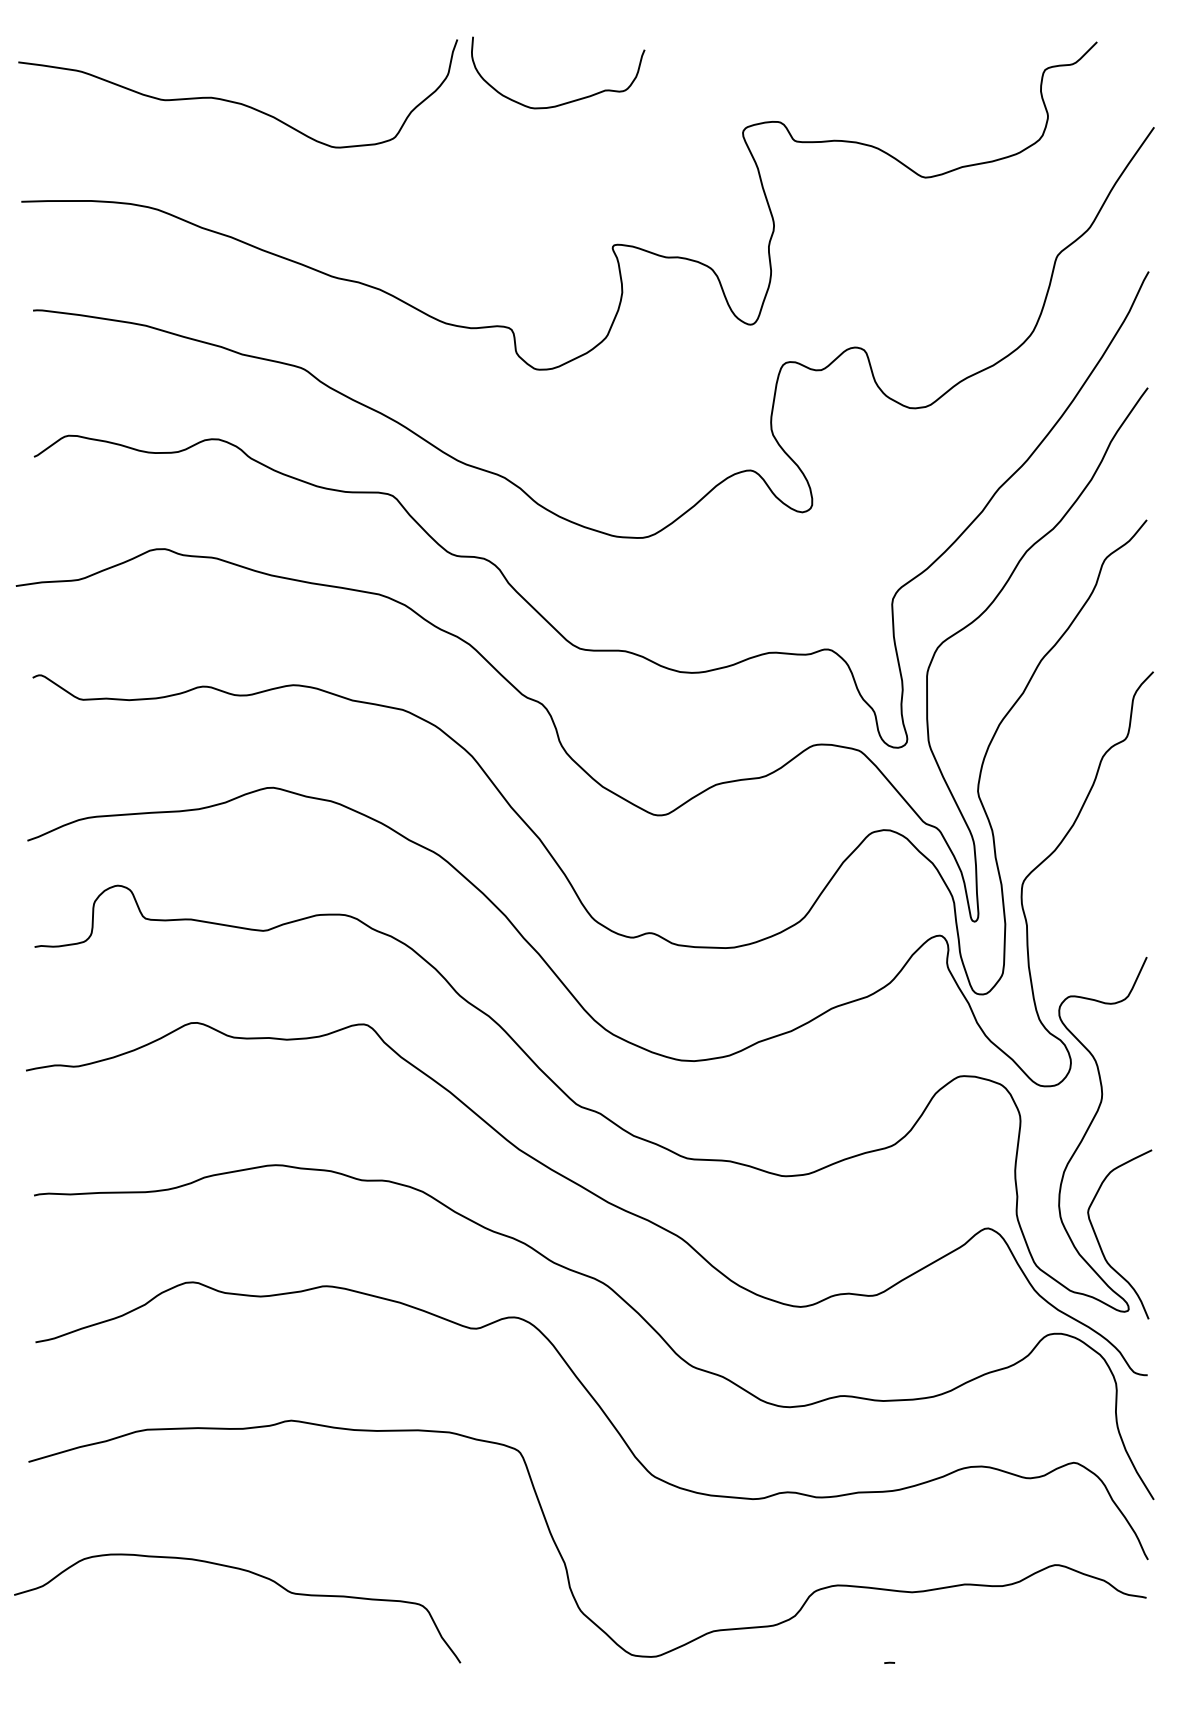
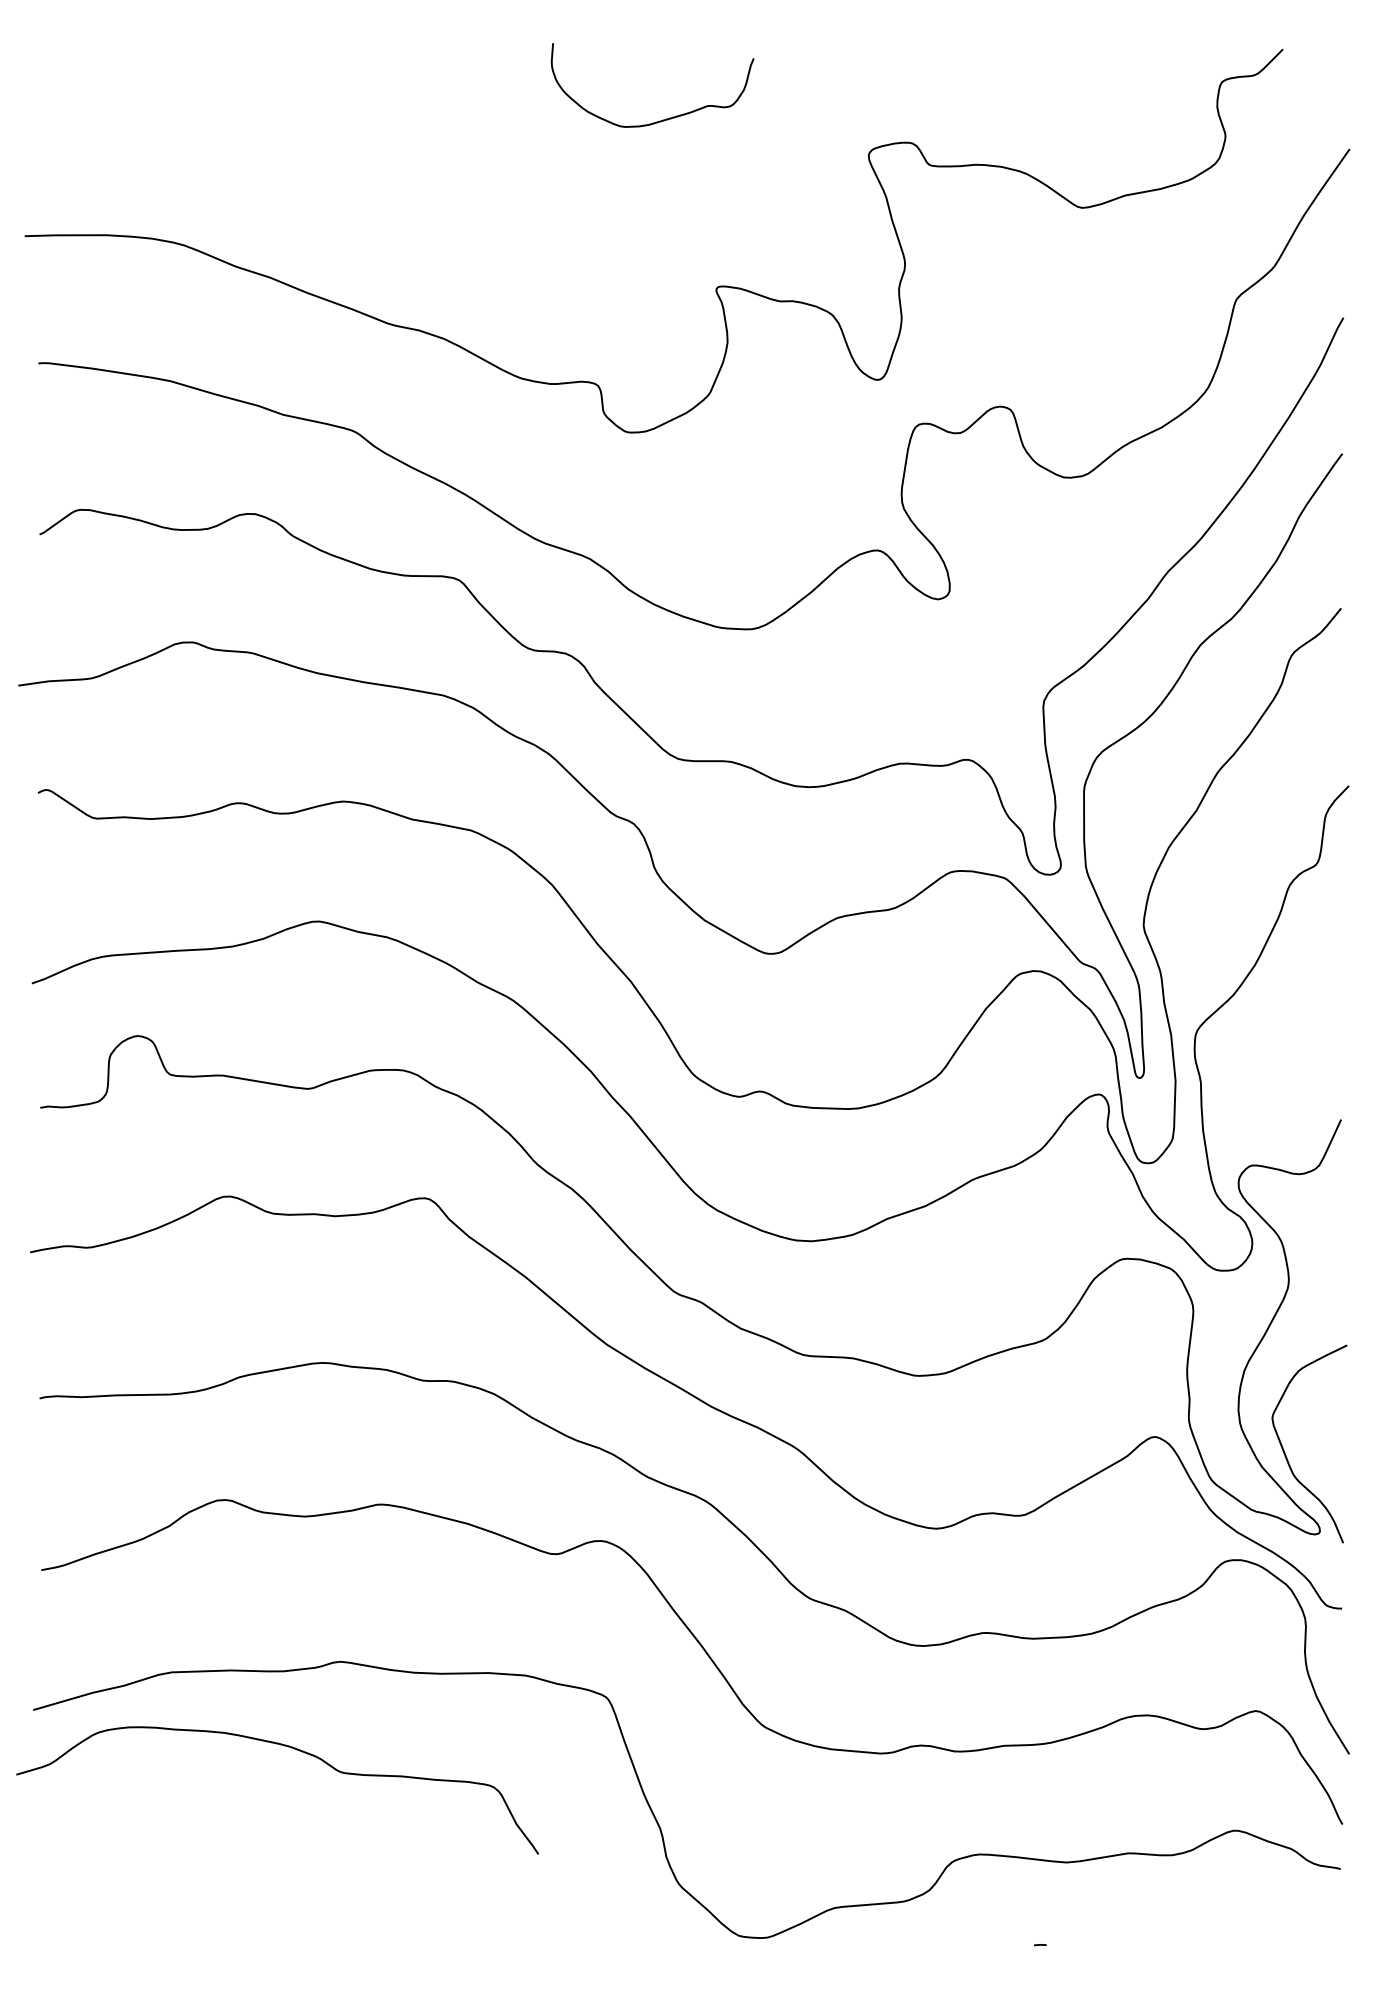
curve: (237, 102) -> (277, 119), removed
curve: (249, 1572) -> (291, 1748), moved

